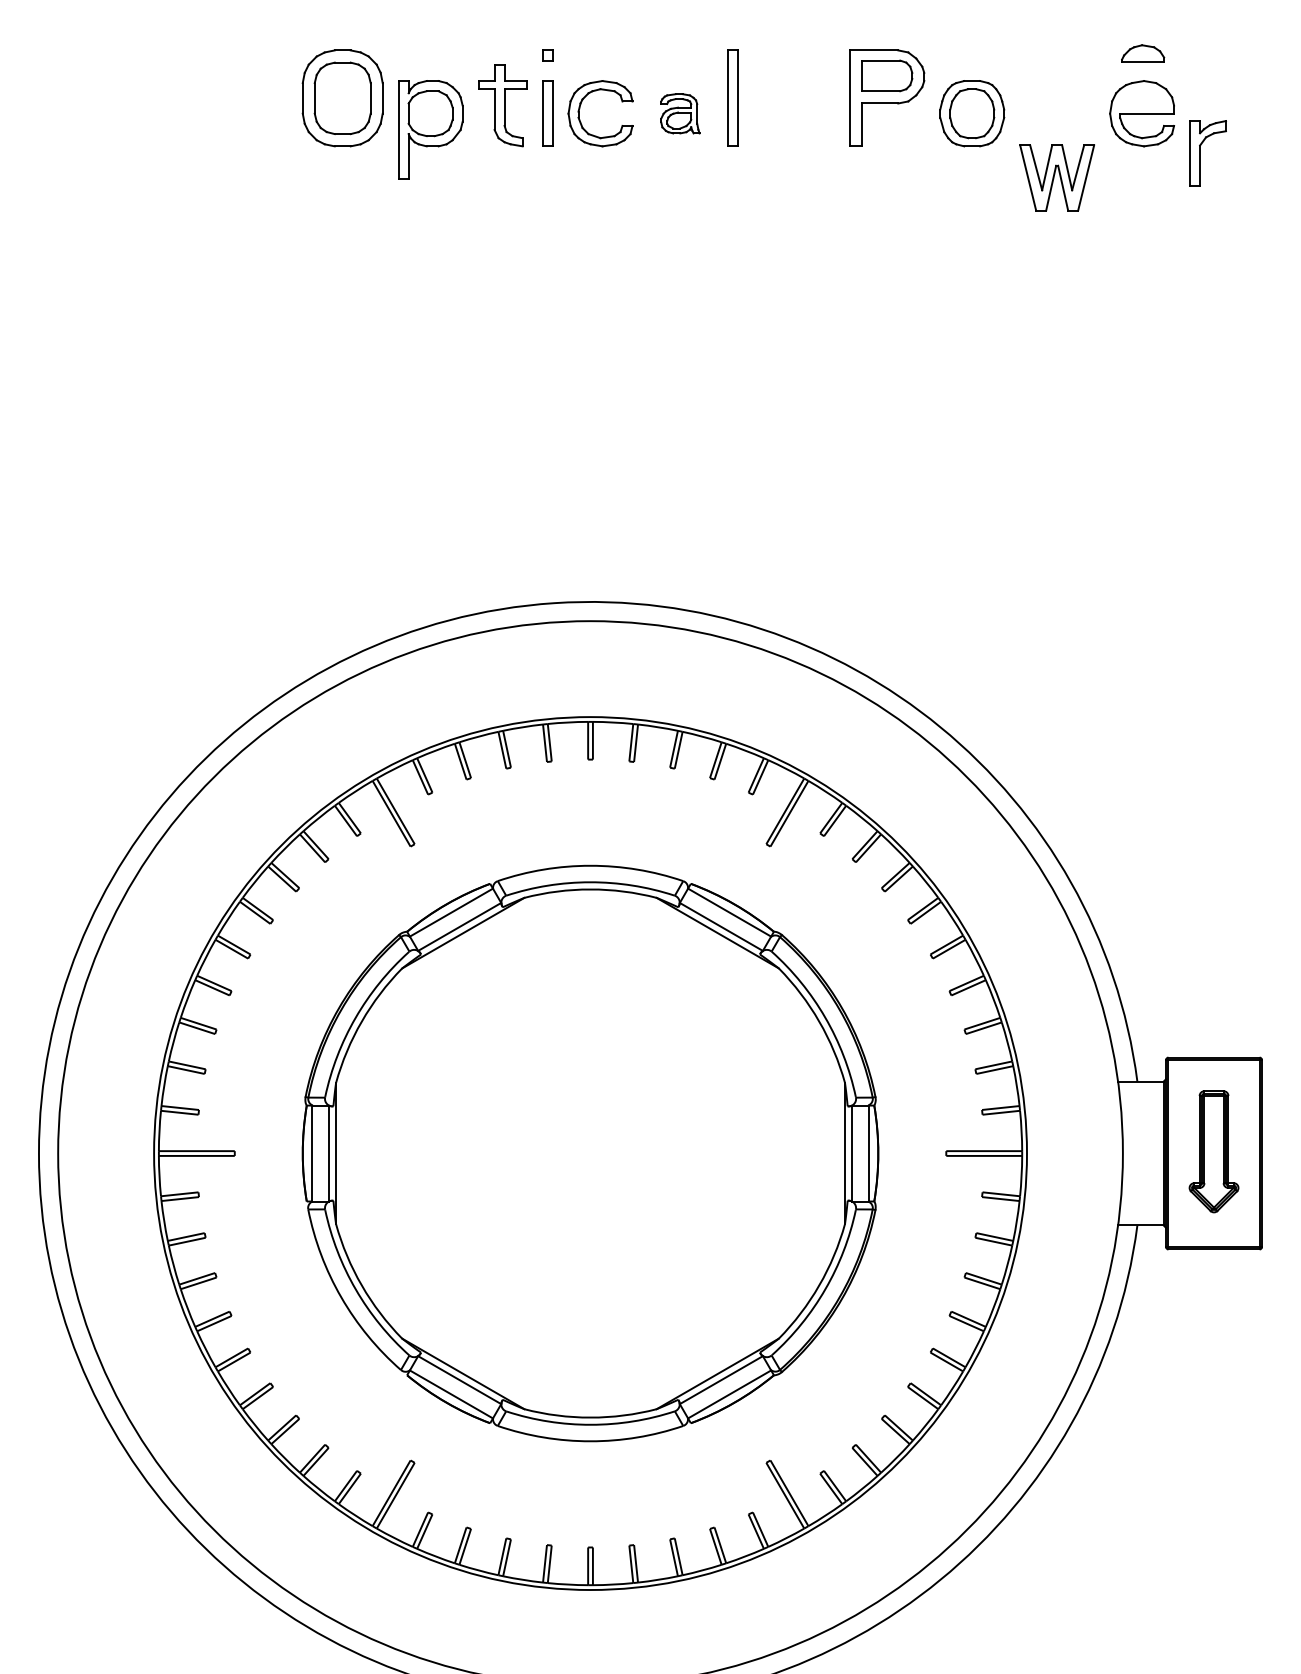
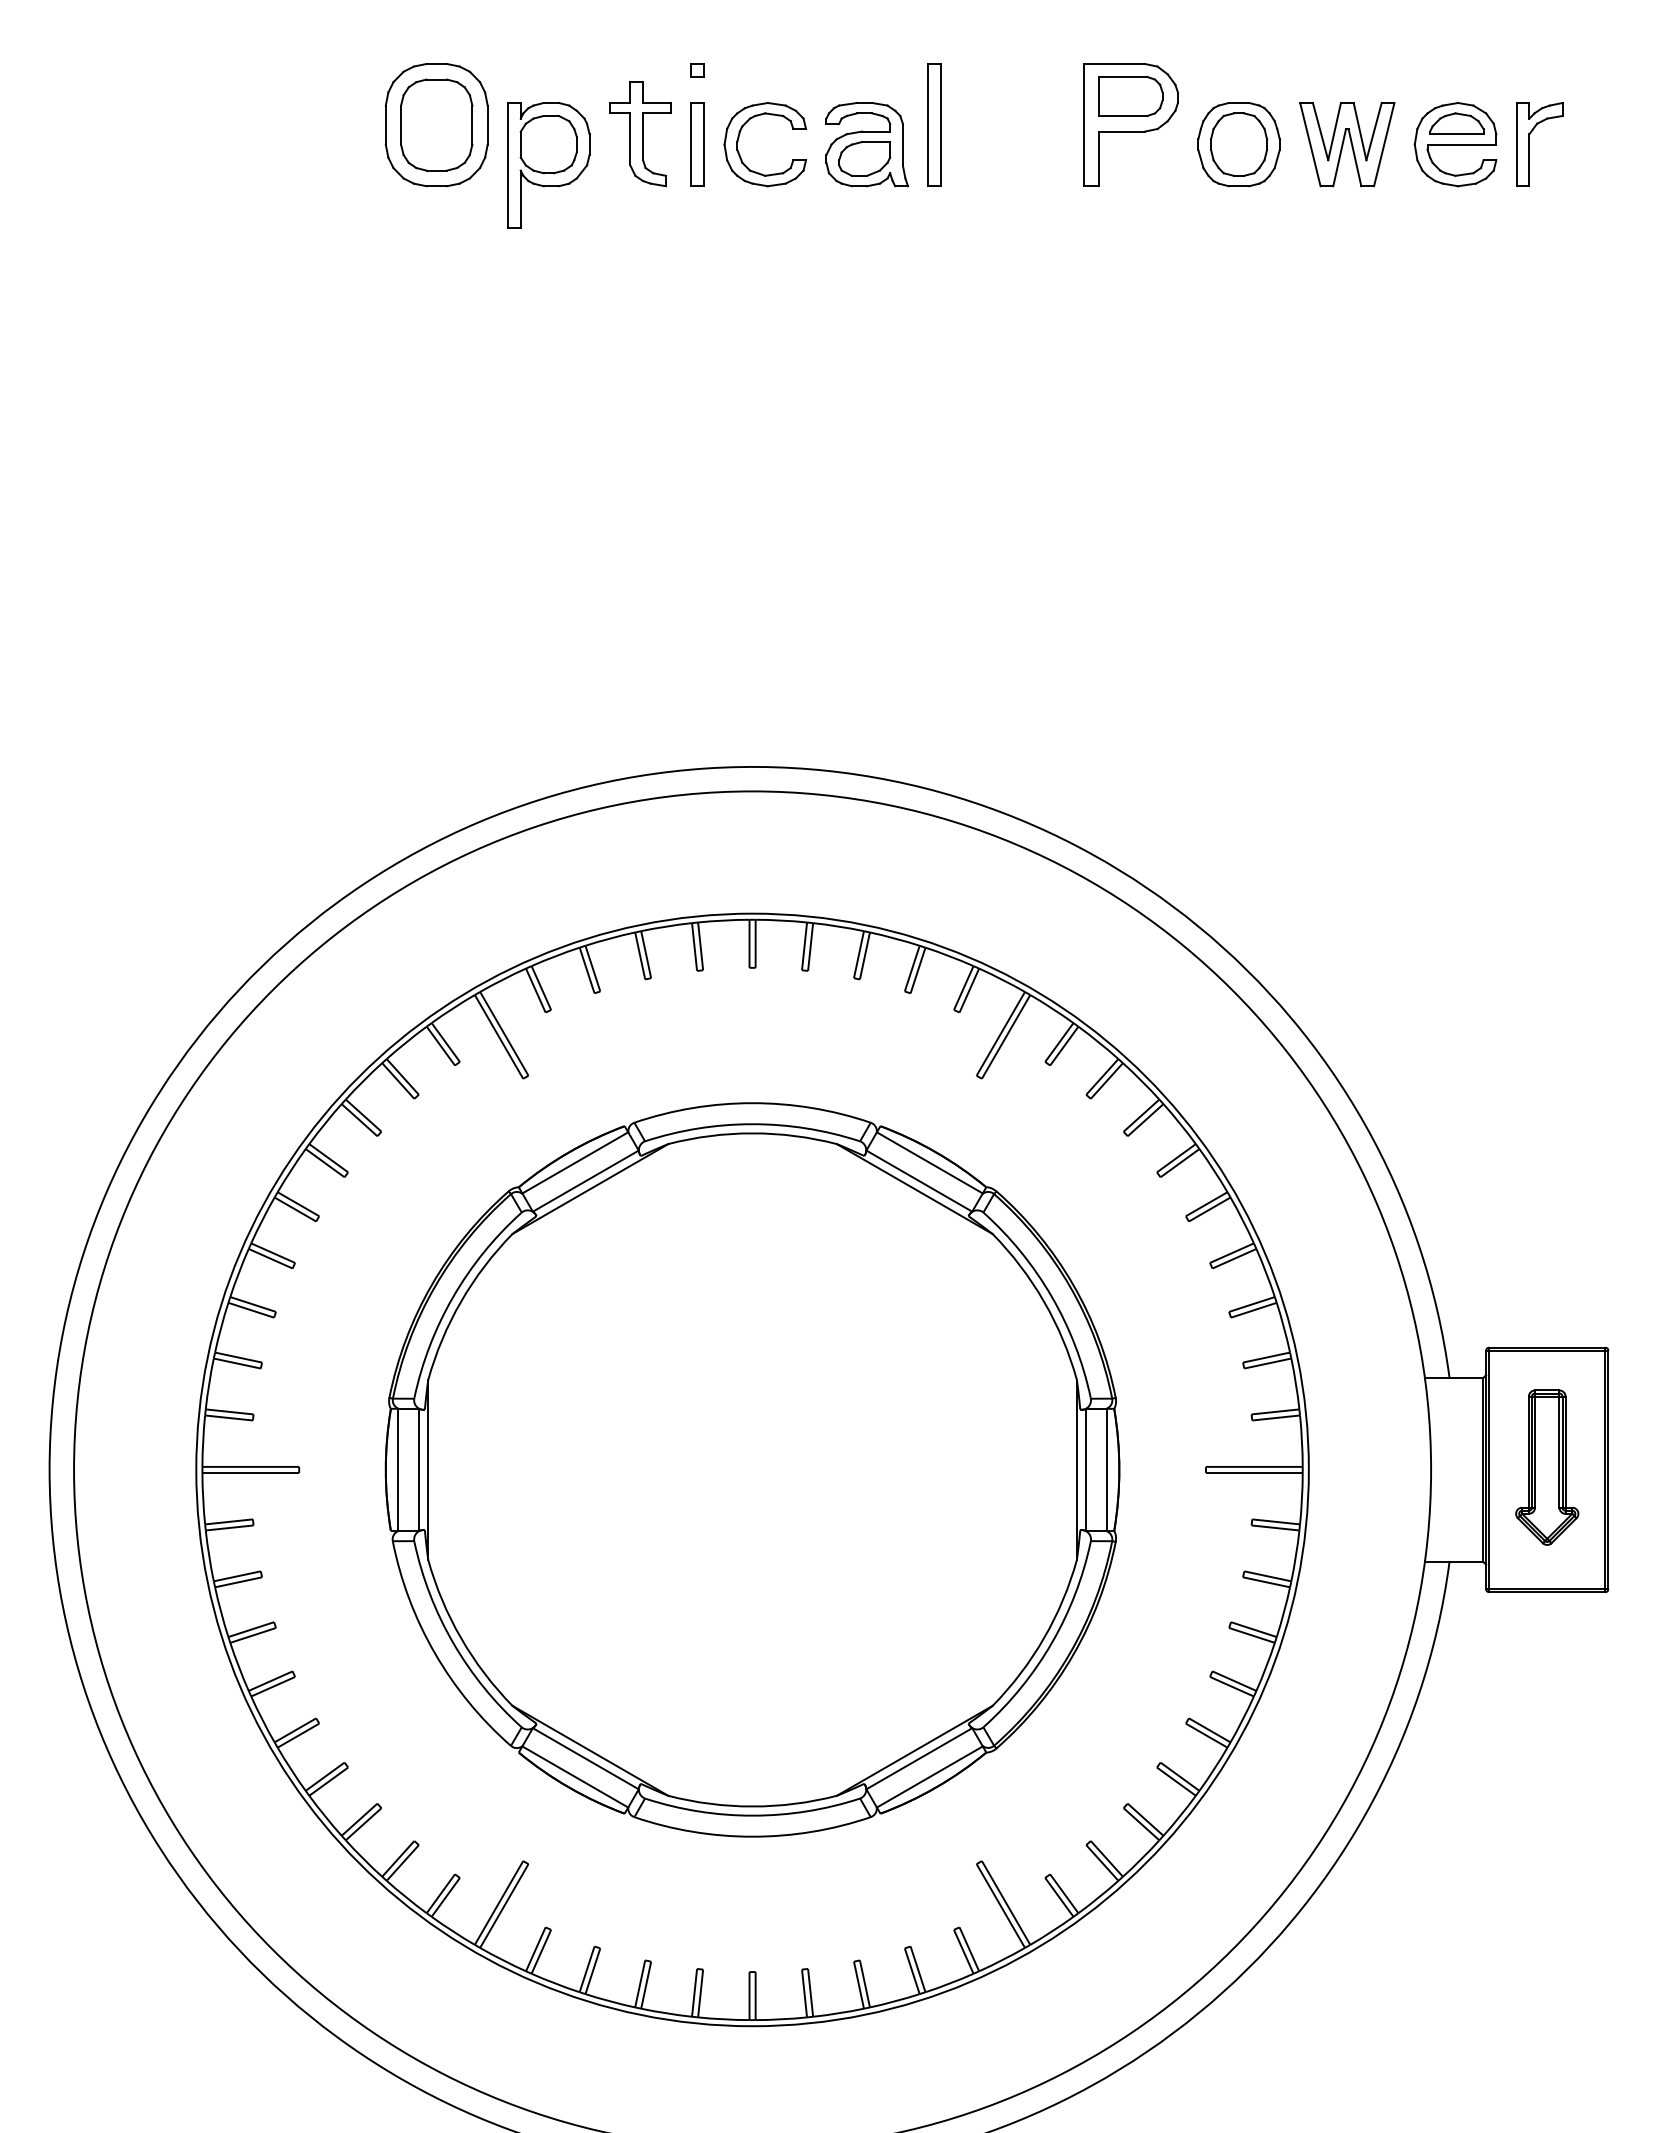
part: (1142, 53) -> (1456, 123), moved
part: (679, 113) -> (866, 144), size x1.67
part: (1200, 153) -> (1529, 144), moved
part: (1057, 177) -> (1347, 144), moved

